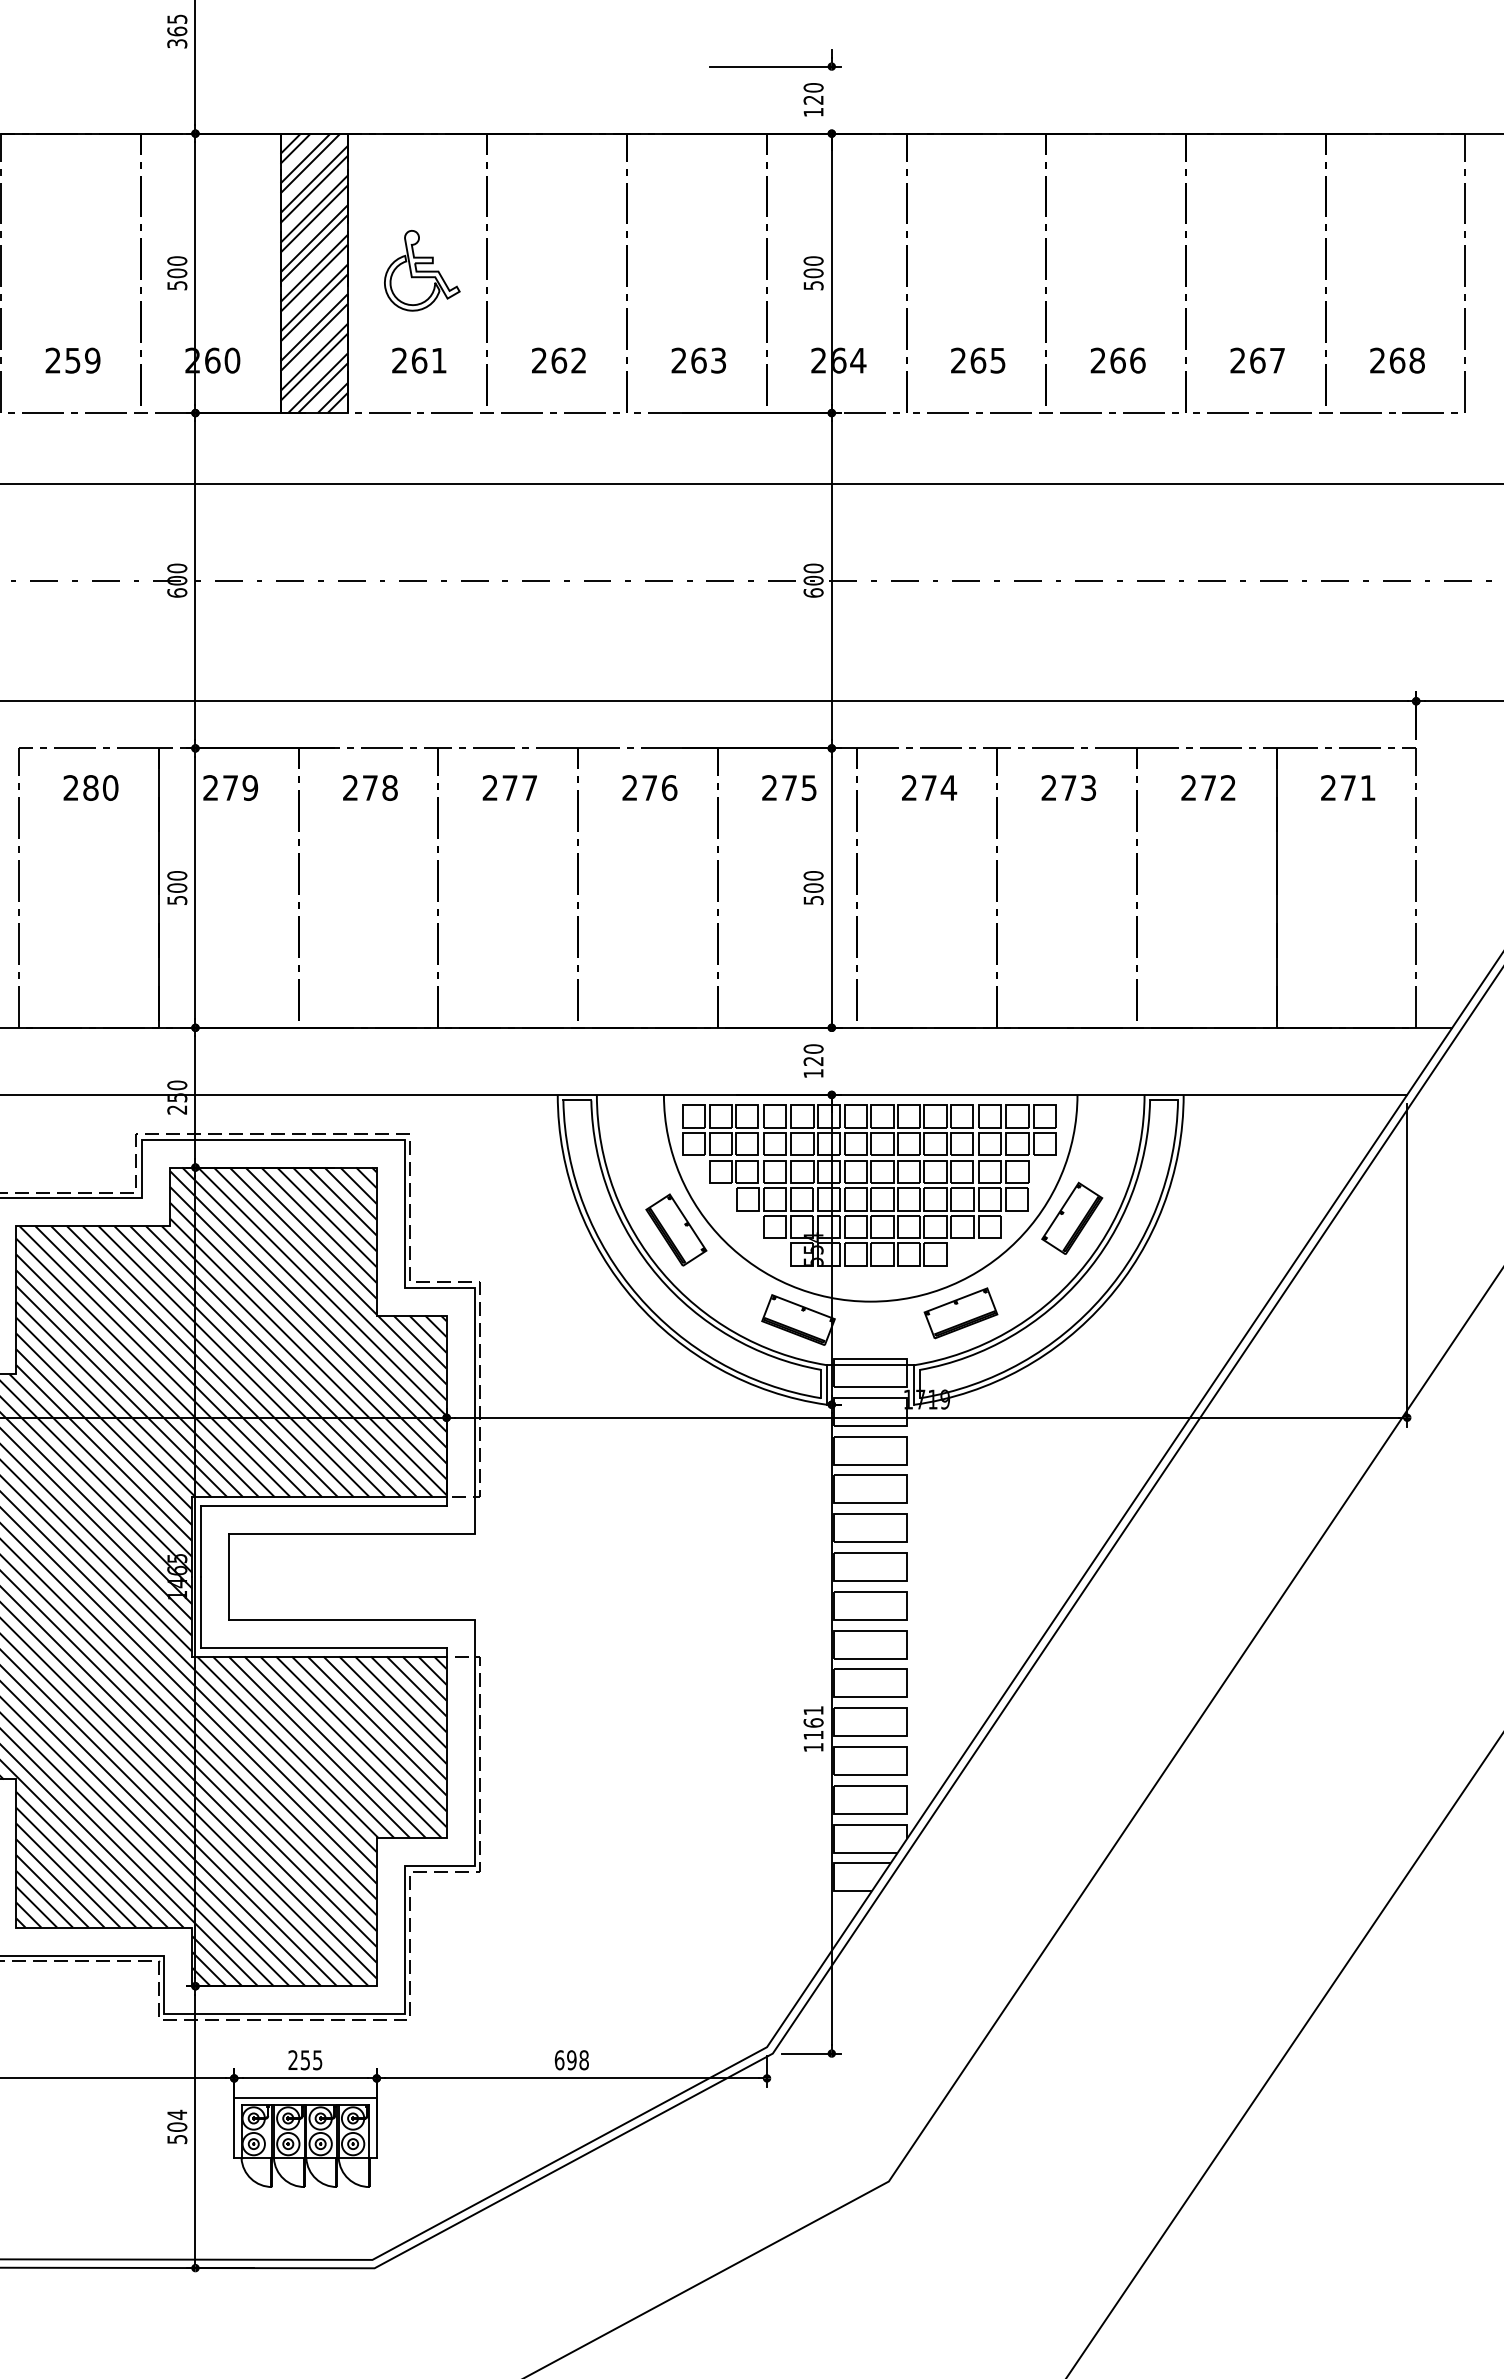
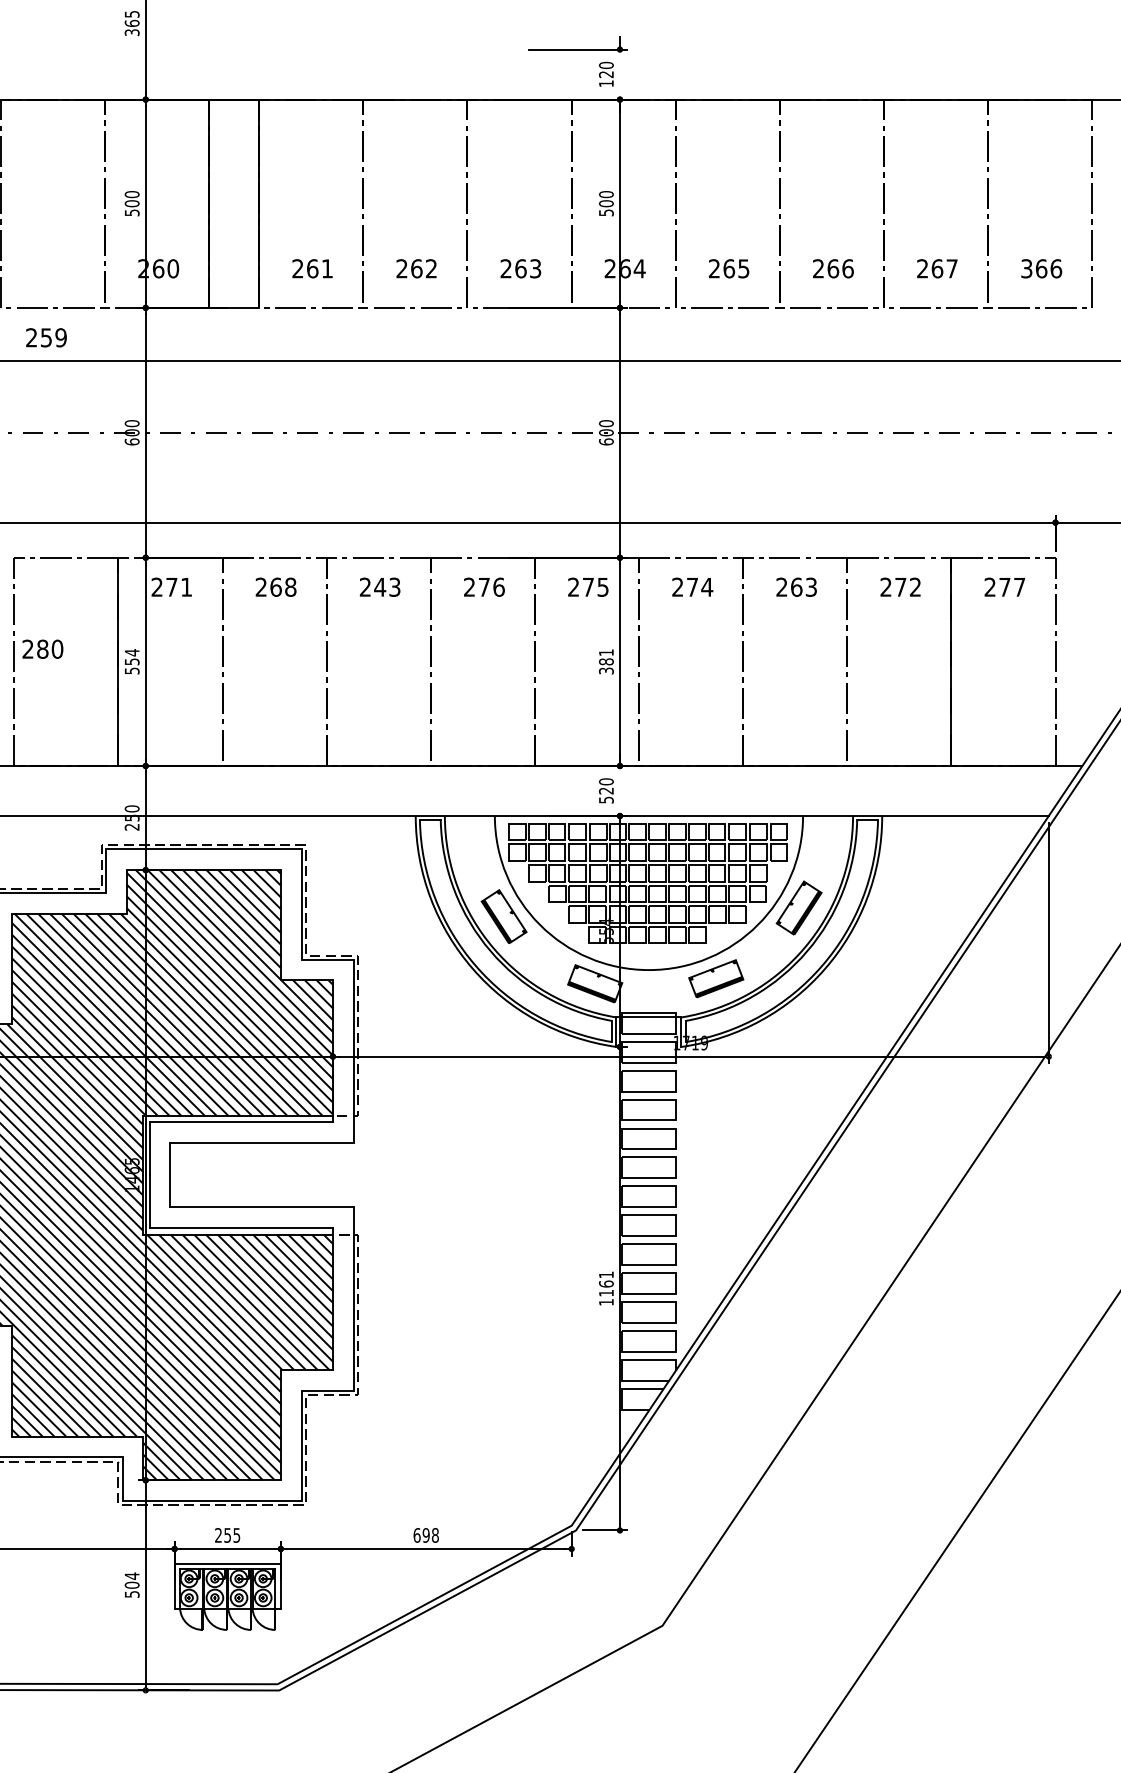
part: (421, 270) -> (314, 201), removed
hatch: (314, 273) -> (234, 203), removed
text: (73, 360) -> (46, 337), moved
text: (1397, 360) -> (1041, 268), 268 -> 366
text: (90, 786) -> (42, 648), moved
text: (250, 786) -> (186, 586), 279 -> 271
text: (369, 786) -> (275, 586), 278 -> 268
text: (519, 786) -> (387, 586), 277 -> 243
text: (1068, 786) -> (796, 586), 273 -> 263
text: (1367, 788) -> (1019, 587), 271 -> 277
text: (176, 882) -> (131, 657), 500 -> 554
text: (812, 887) -> (605, 661), 500 -> 381
text: (813, 1072) -> (606, 799), 120 -> 520

